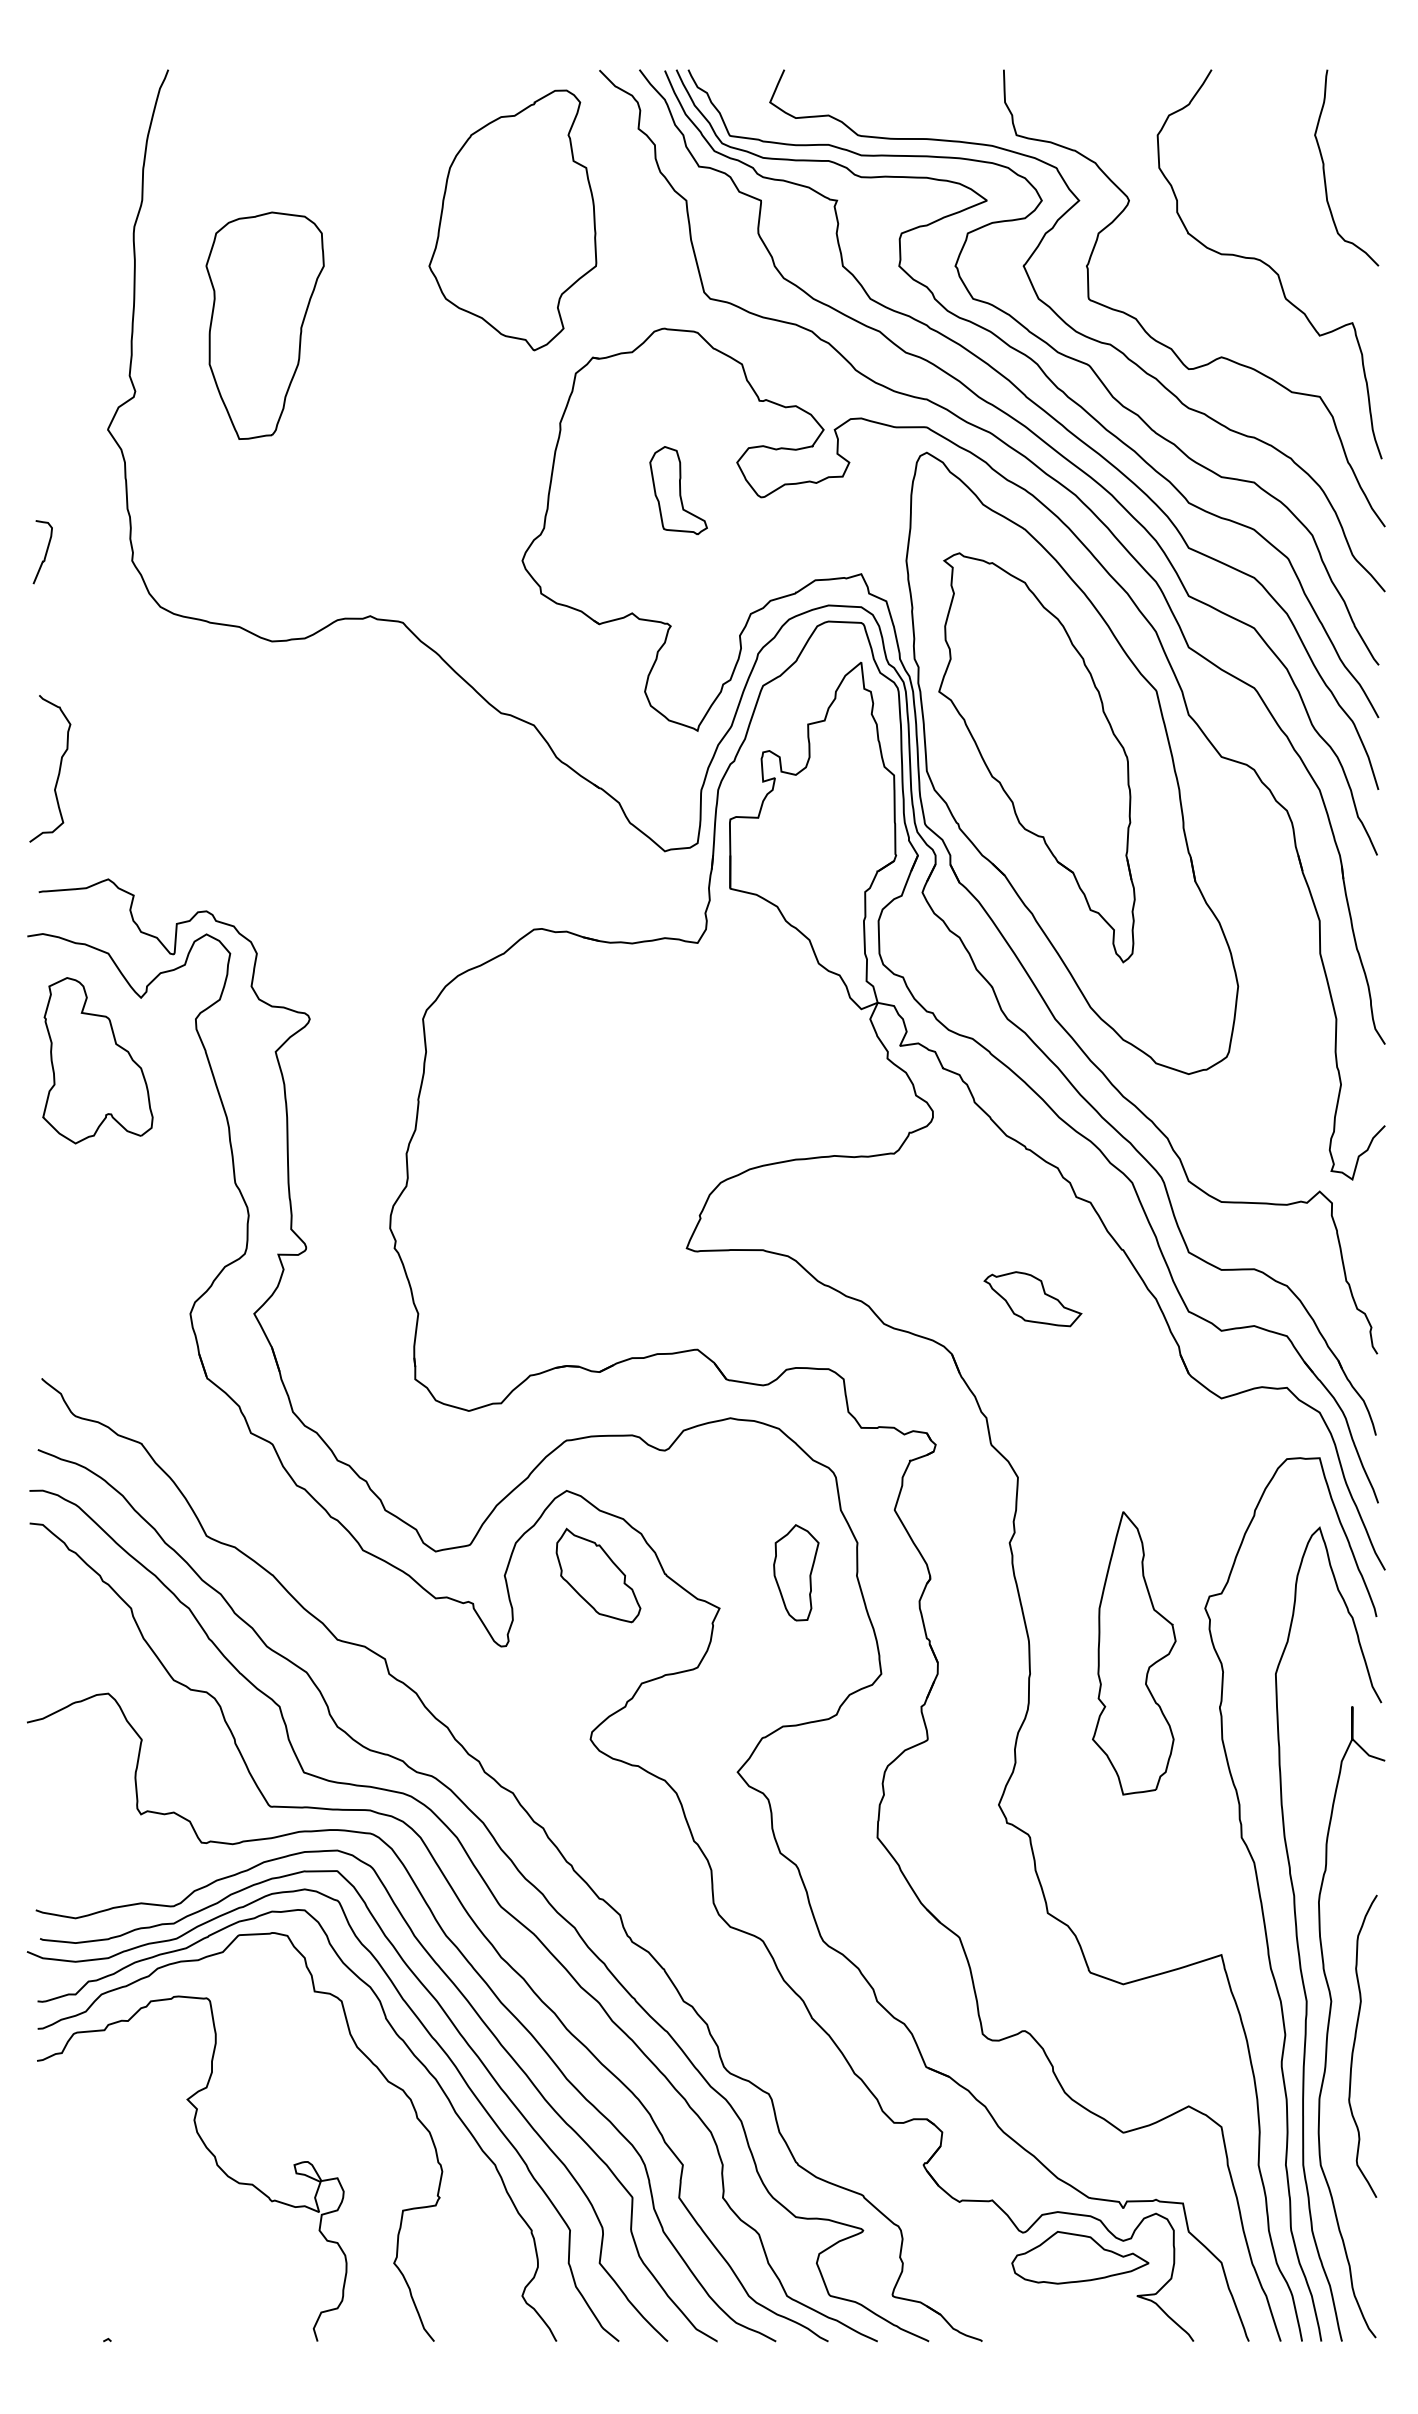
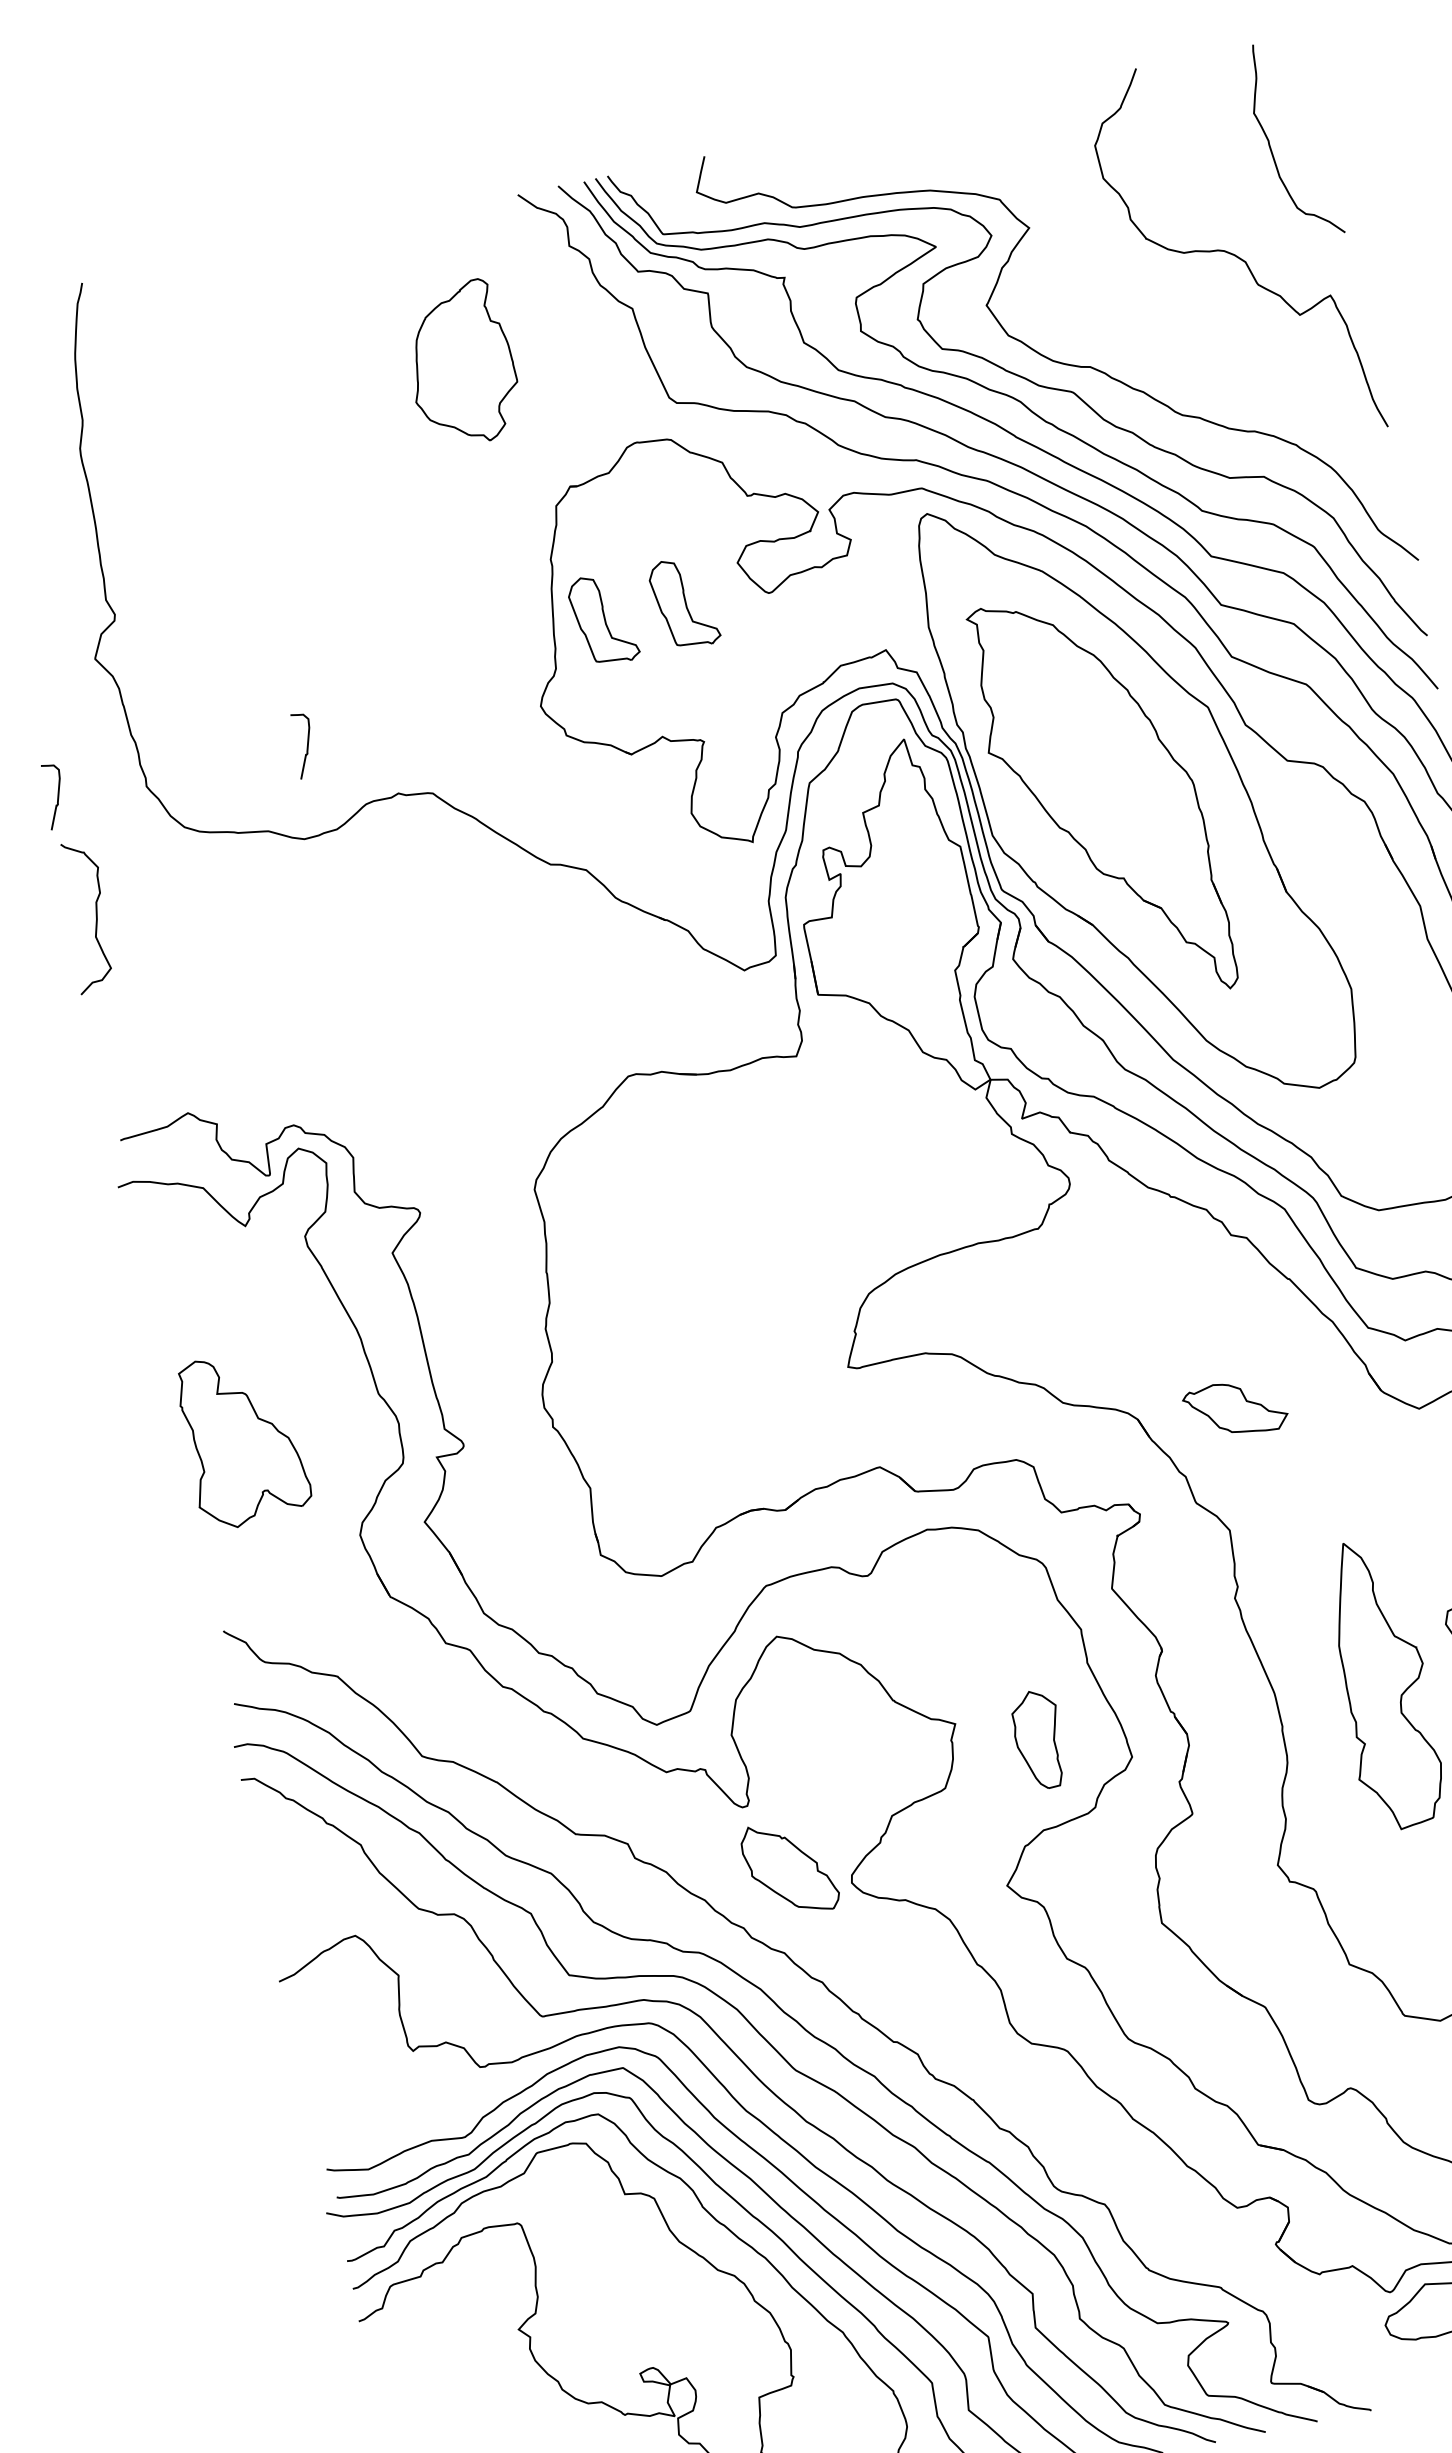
part: (512, 220) -> (460, 364), size x0.6
part: (264, 325) -> (231, 521), removed
curve: (1167, 345) -> (1148, 356), removed
part: (598, 490) -> (603, 619), added
curve: (292, 552) -> (306, 745), added
curve: (58, 770) -> (95, 916), moved
part: (97, 1060) -> (242, 1438), moved
part: (1032, 1299) -> (1235, 1409), moved
part: (796, 1572) -> (1039, 1739), moved
part: (598, 1575) -> (789, 1868), moved

